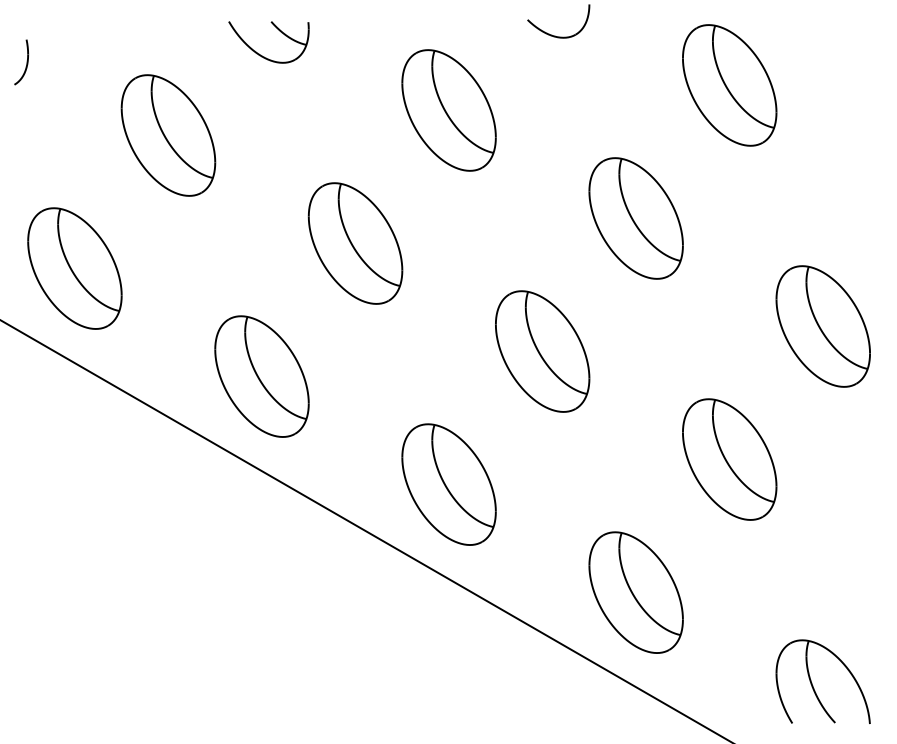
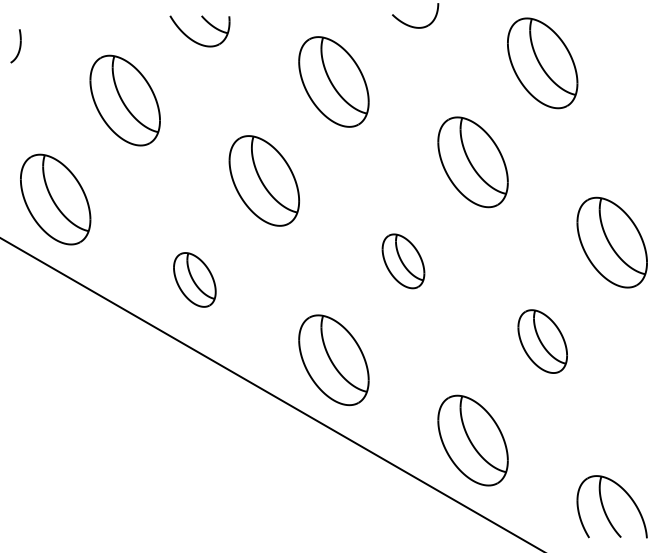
part: (542, 351) -> (403, 261), size x0.6
part: (261, 376) -> (194, 279), size x0.6
part: (729, 459) -> (542, 341), size x0.7

